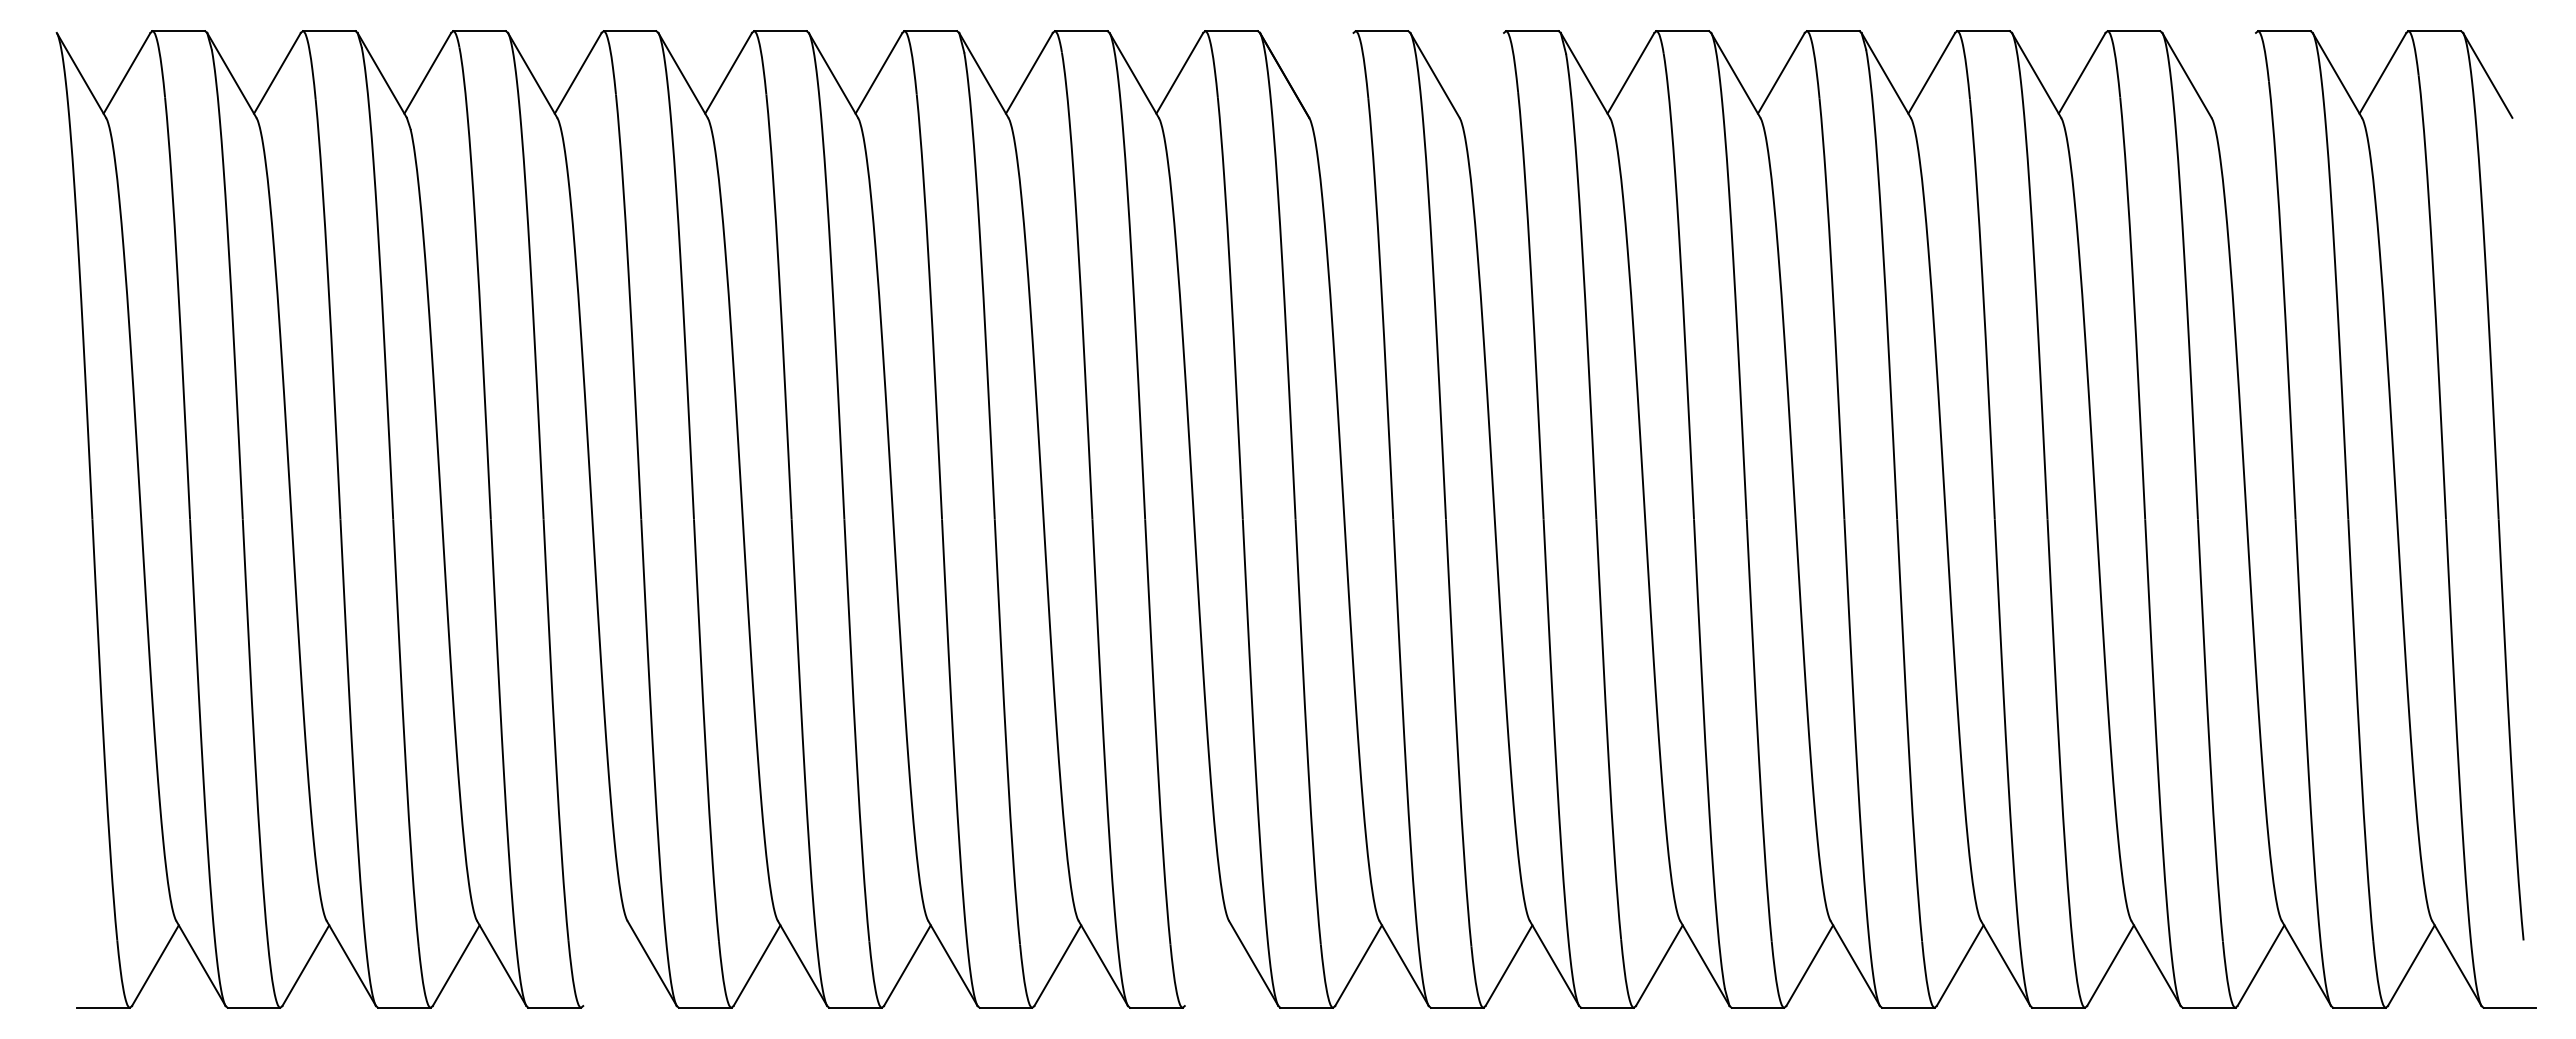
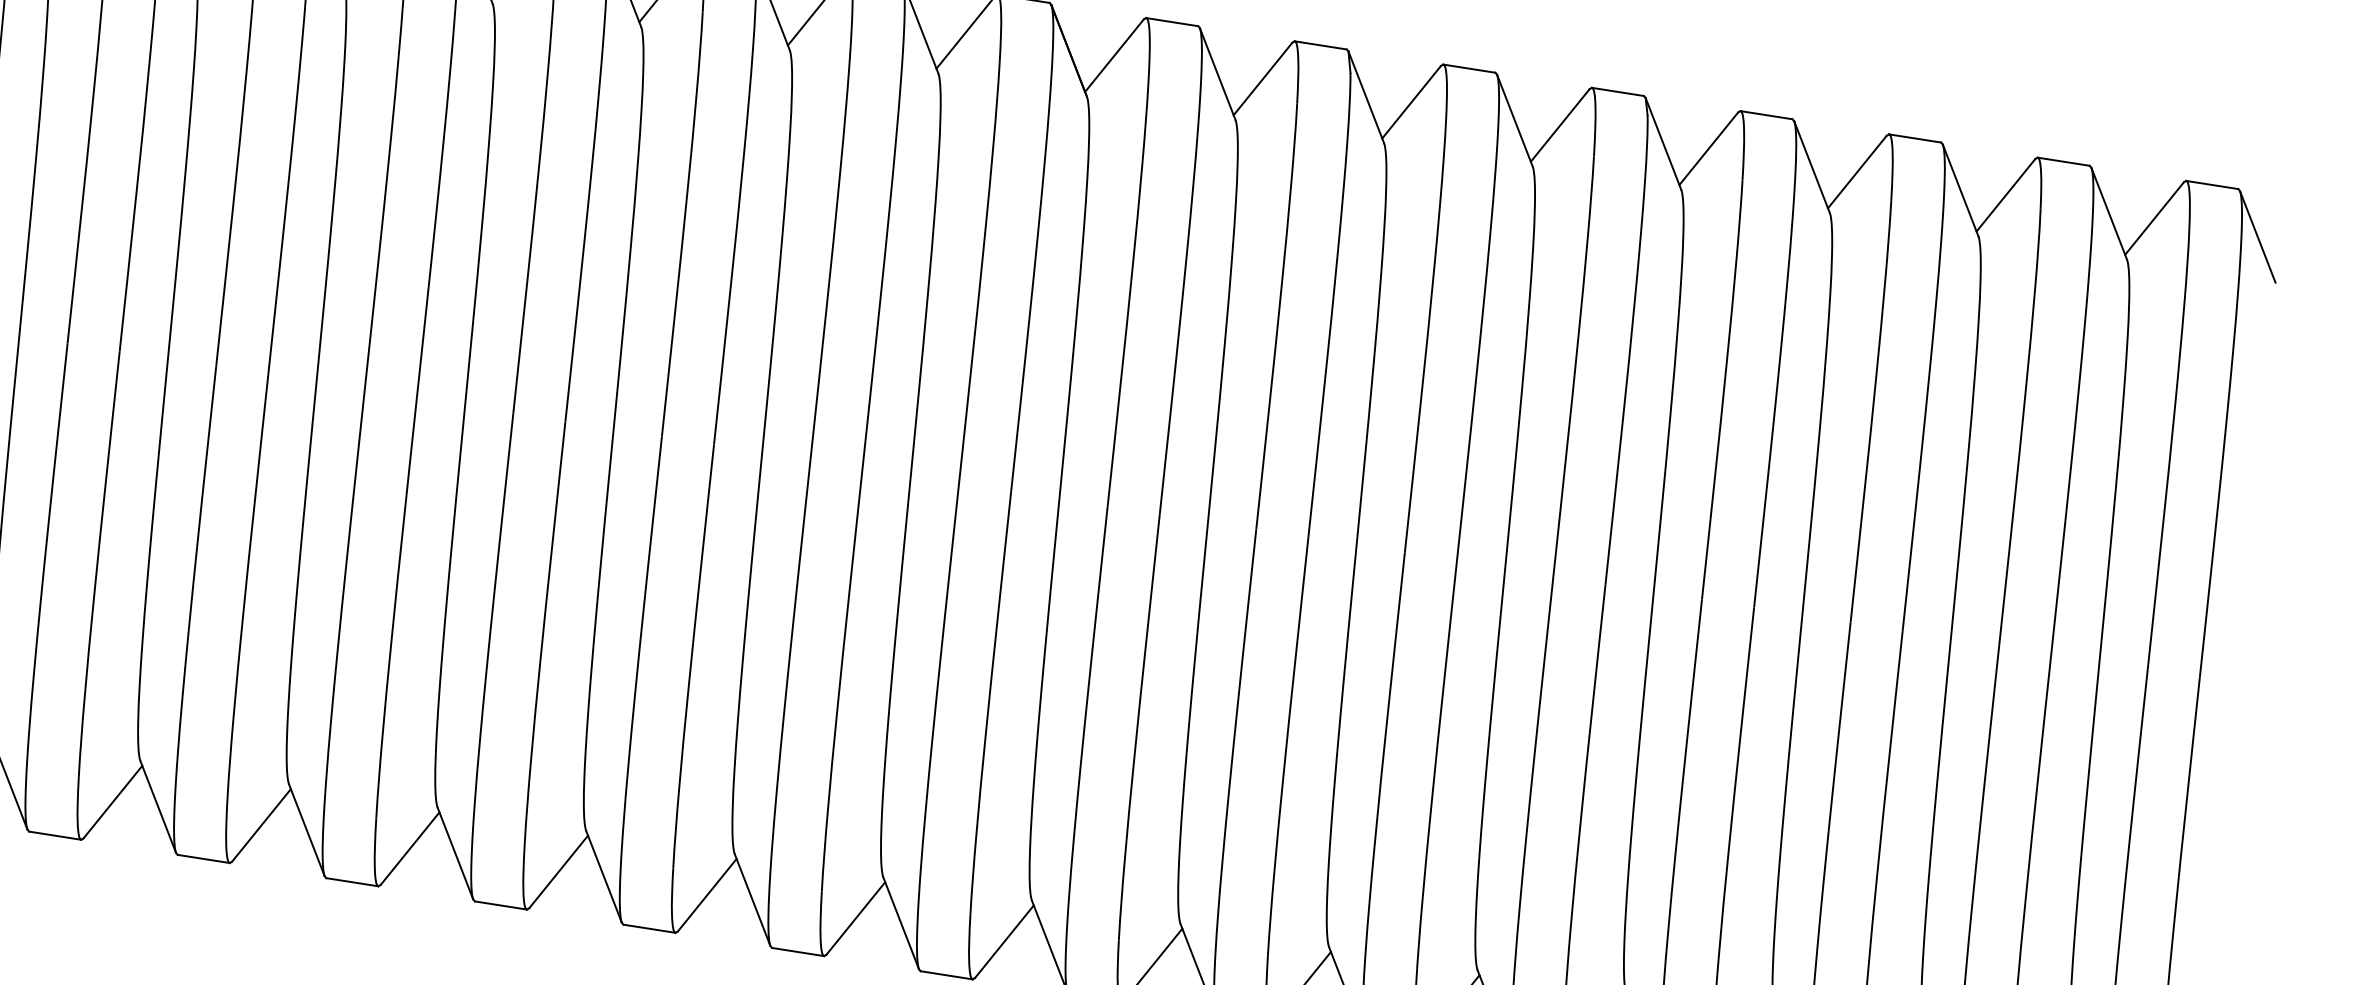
line: (1329, 72) -> (1113, 54), added
line: (1480, 72) -> (1263, 78), added
line: (2232, 72) -> (2006, 194), added
line: (606, 965) -> (261, 825), added
line: (1207, 965) -> (855, 918), added

